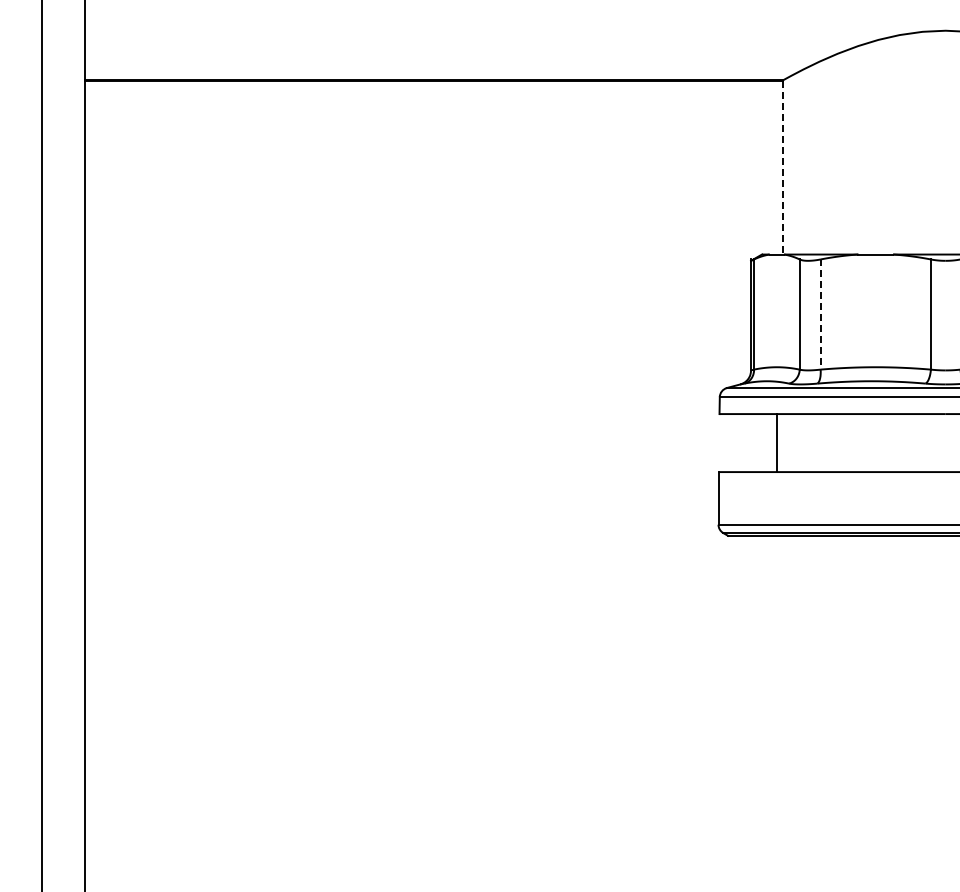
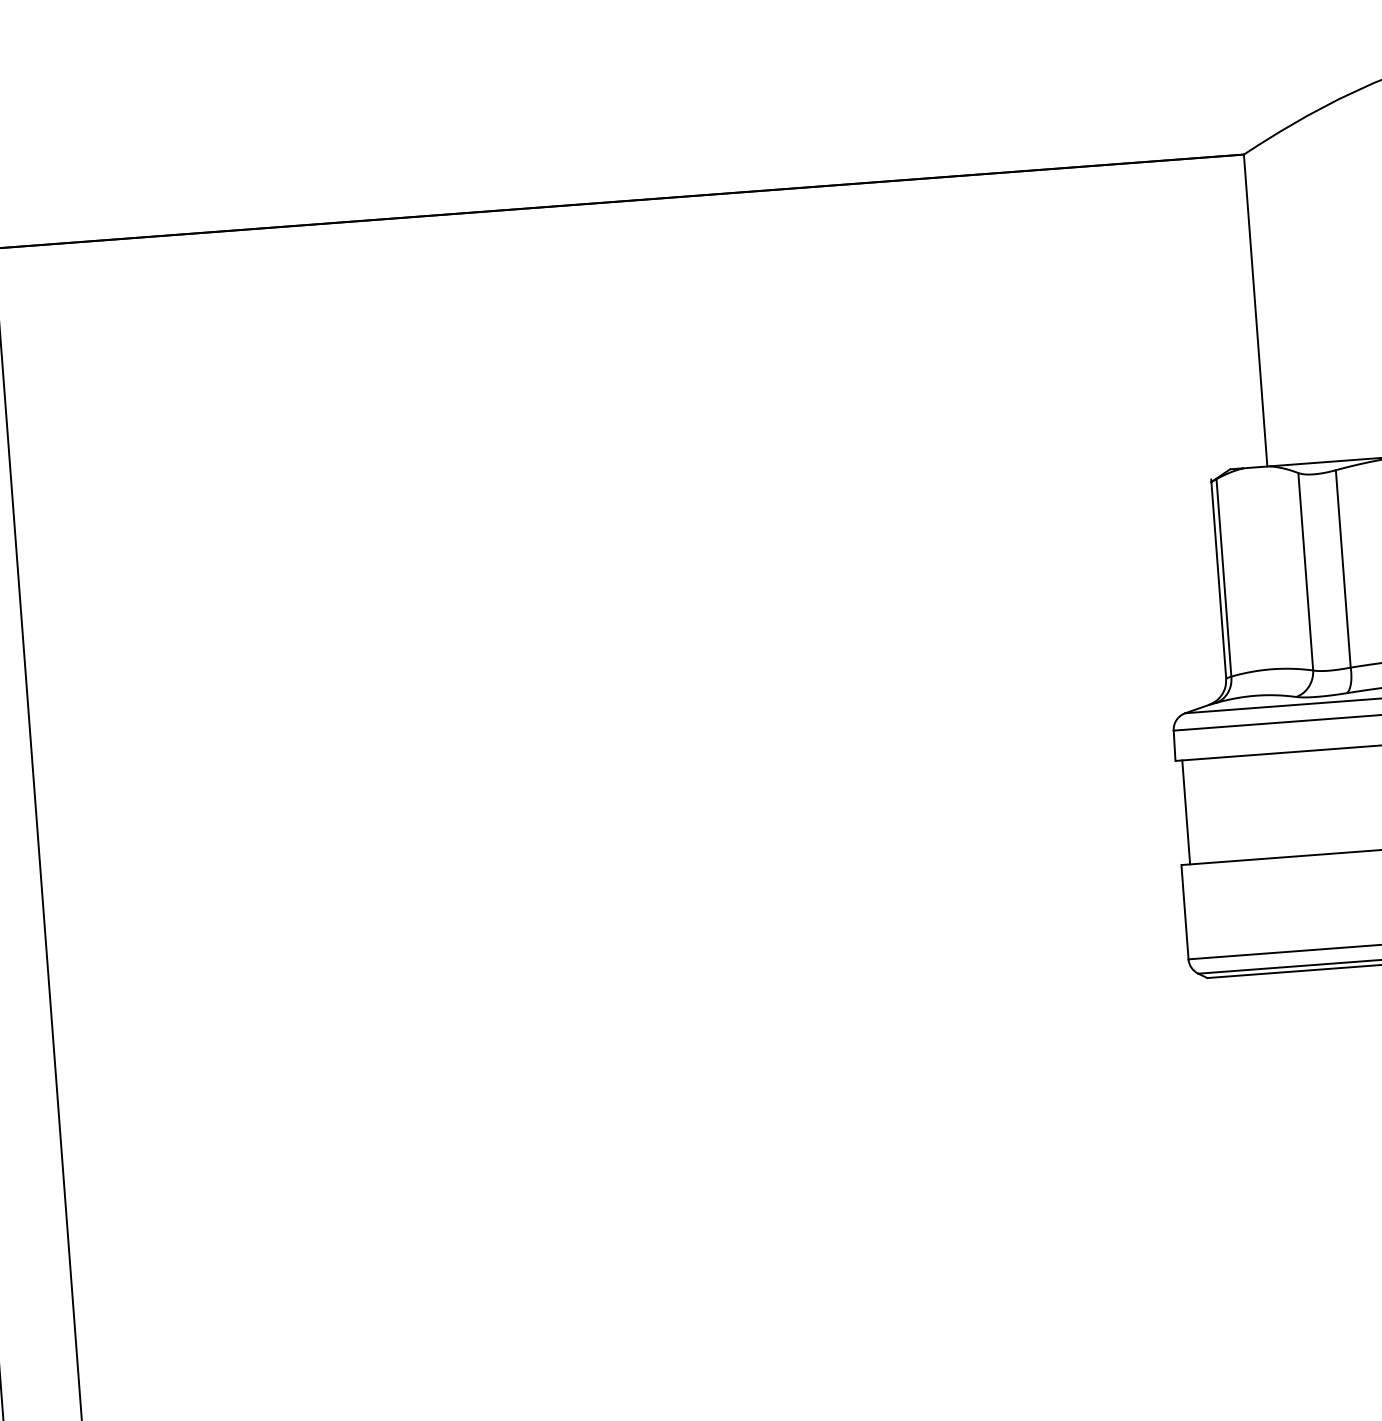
line: (782, 168) -> (1255, 312), dashed -> solid
line: (820, 315) -> (1343, 570), dashed -> solid
line: (777, 443) -> (1186, 813), moved

